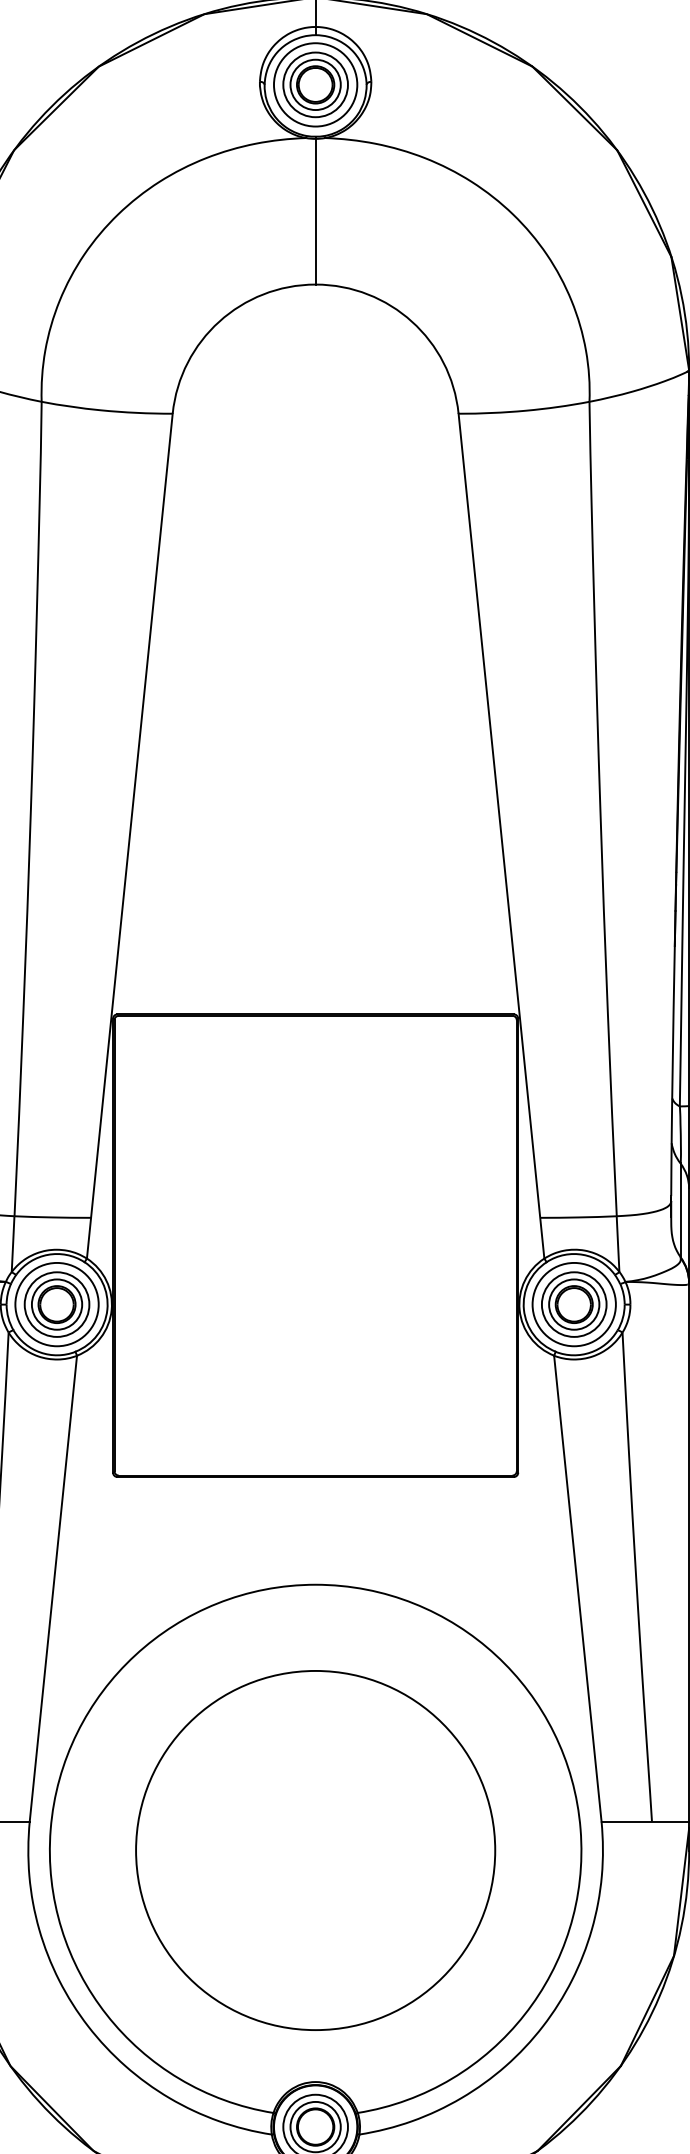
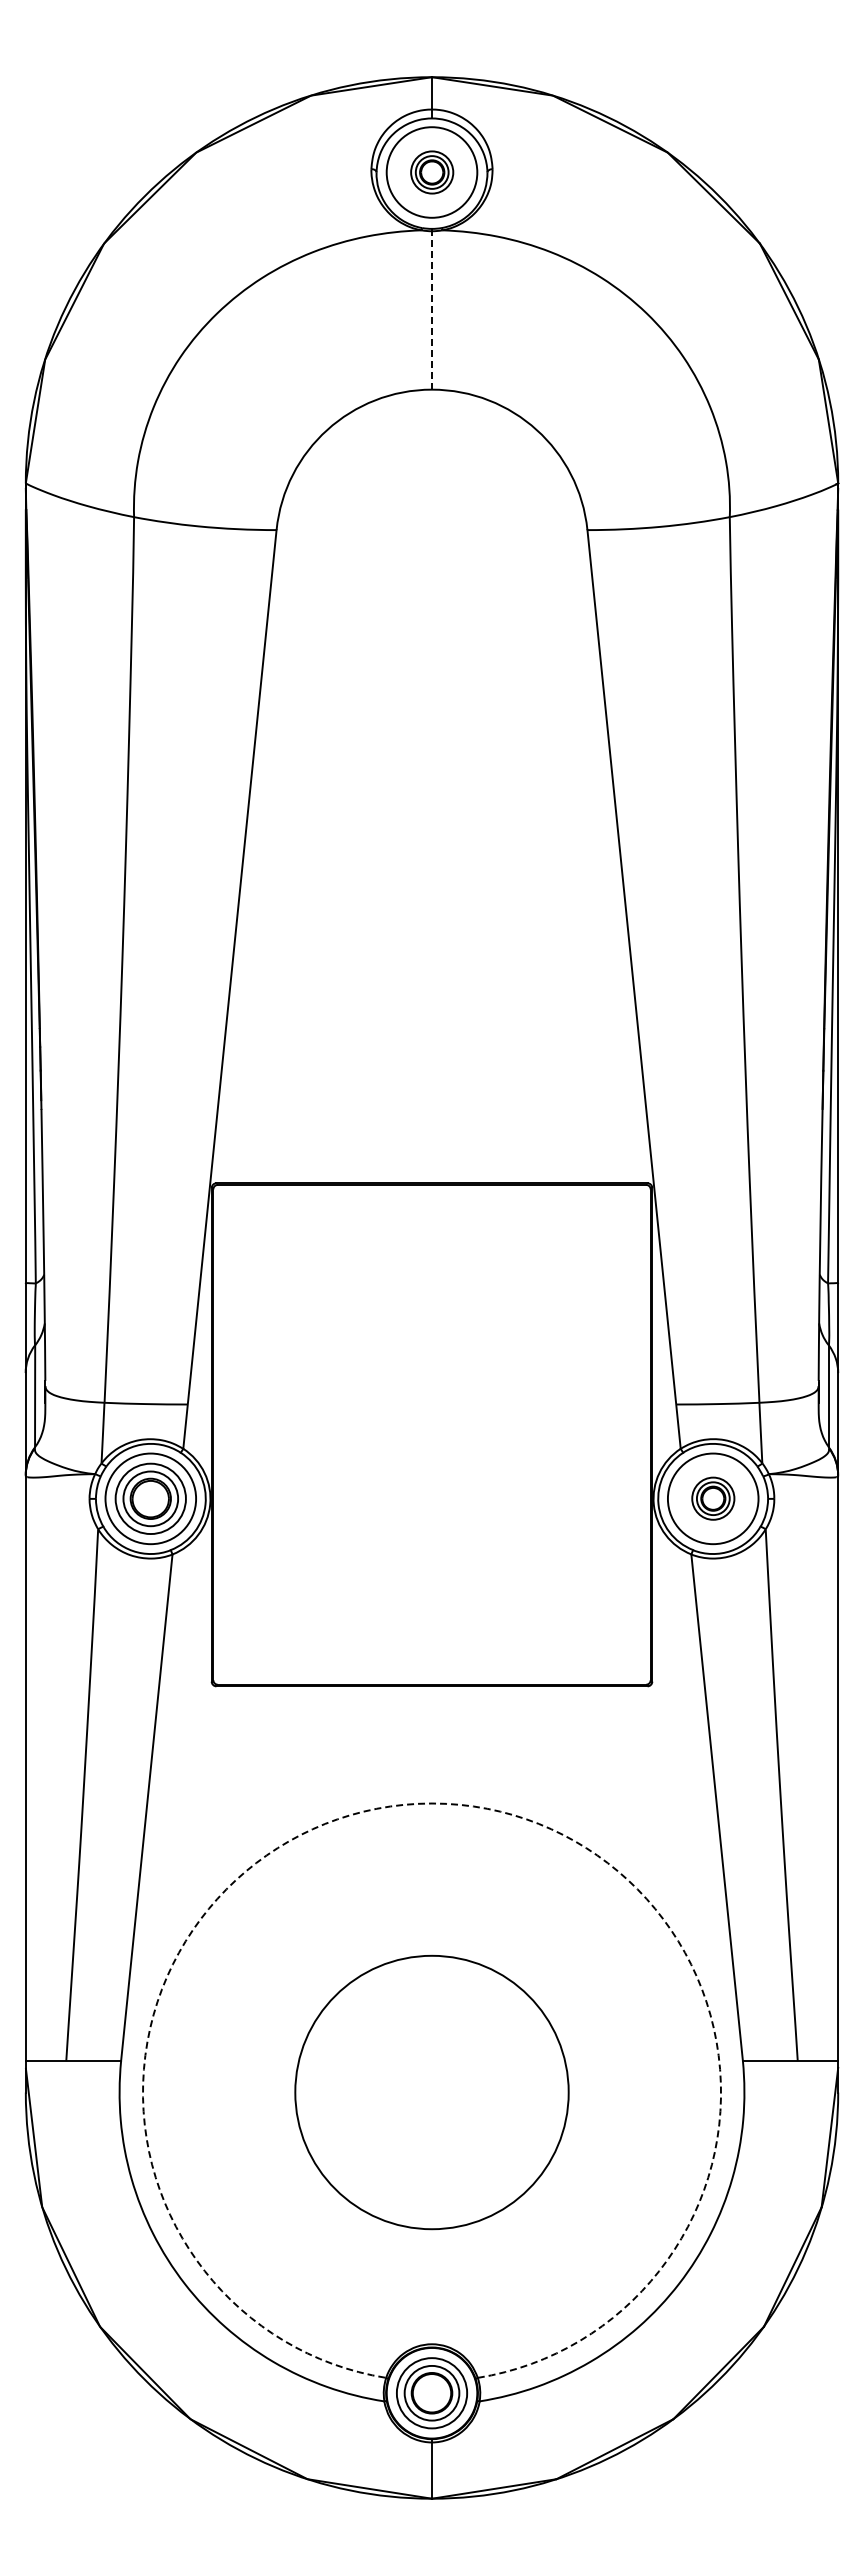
part: (316, 84) -> (432, 172), size x0.6
line: (316, 210) -> (432, 309), solid -> dashed
part: (574, 1304) -> (713, 1498), size x0.6
arc: (316, 1584) -> (432, 1803), solid -> dashed
circle: (315, 1850) -> (431, 2092), size x0.7

